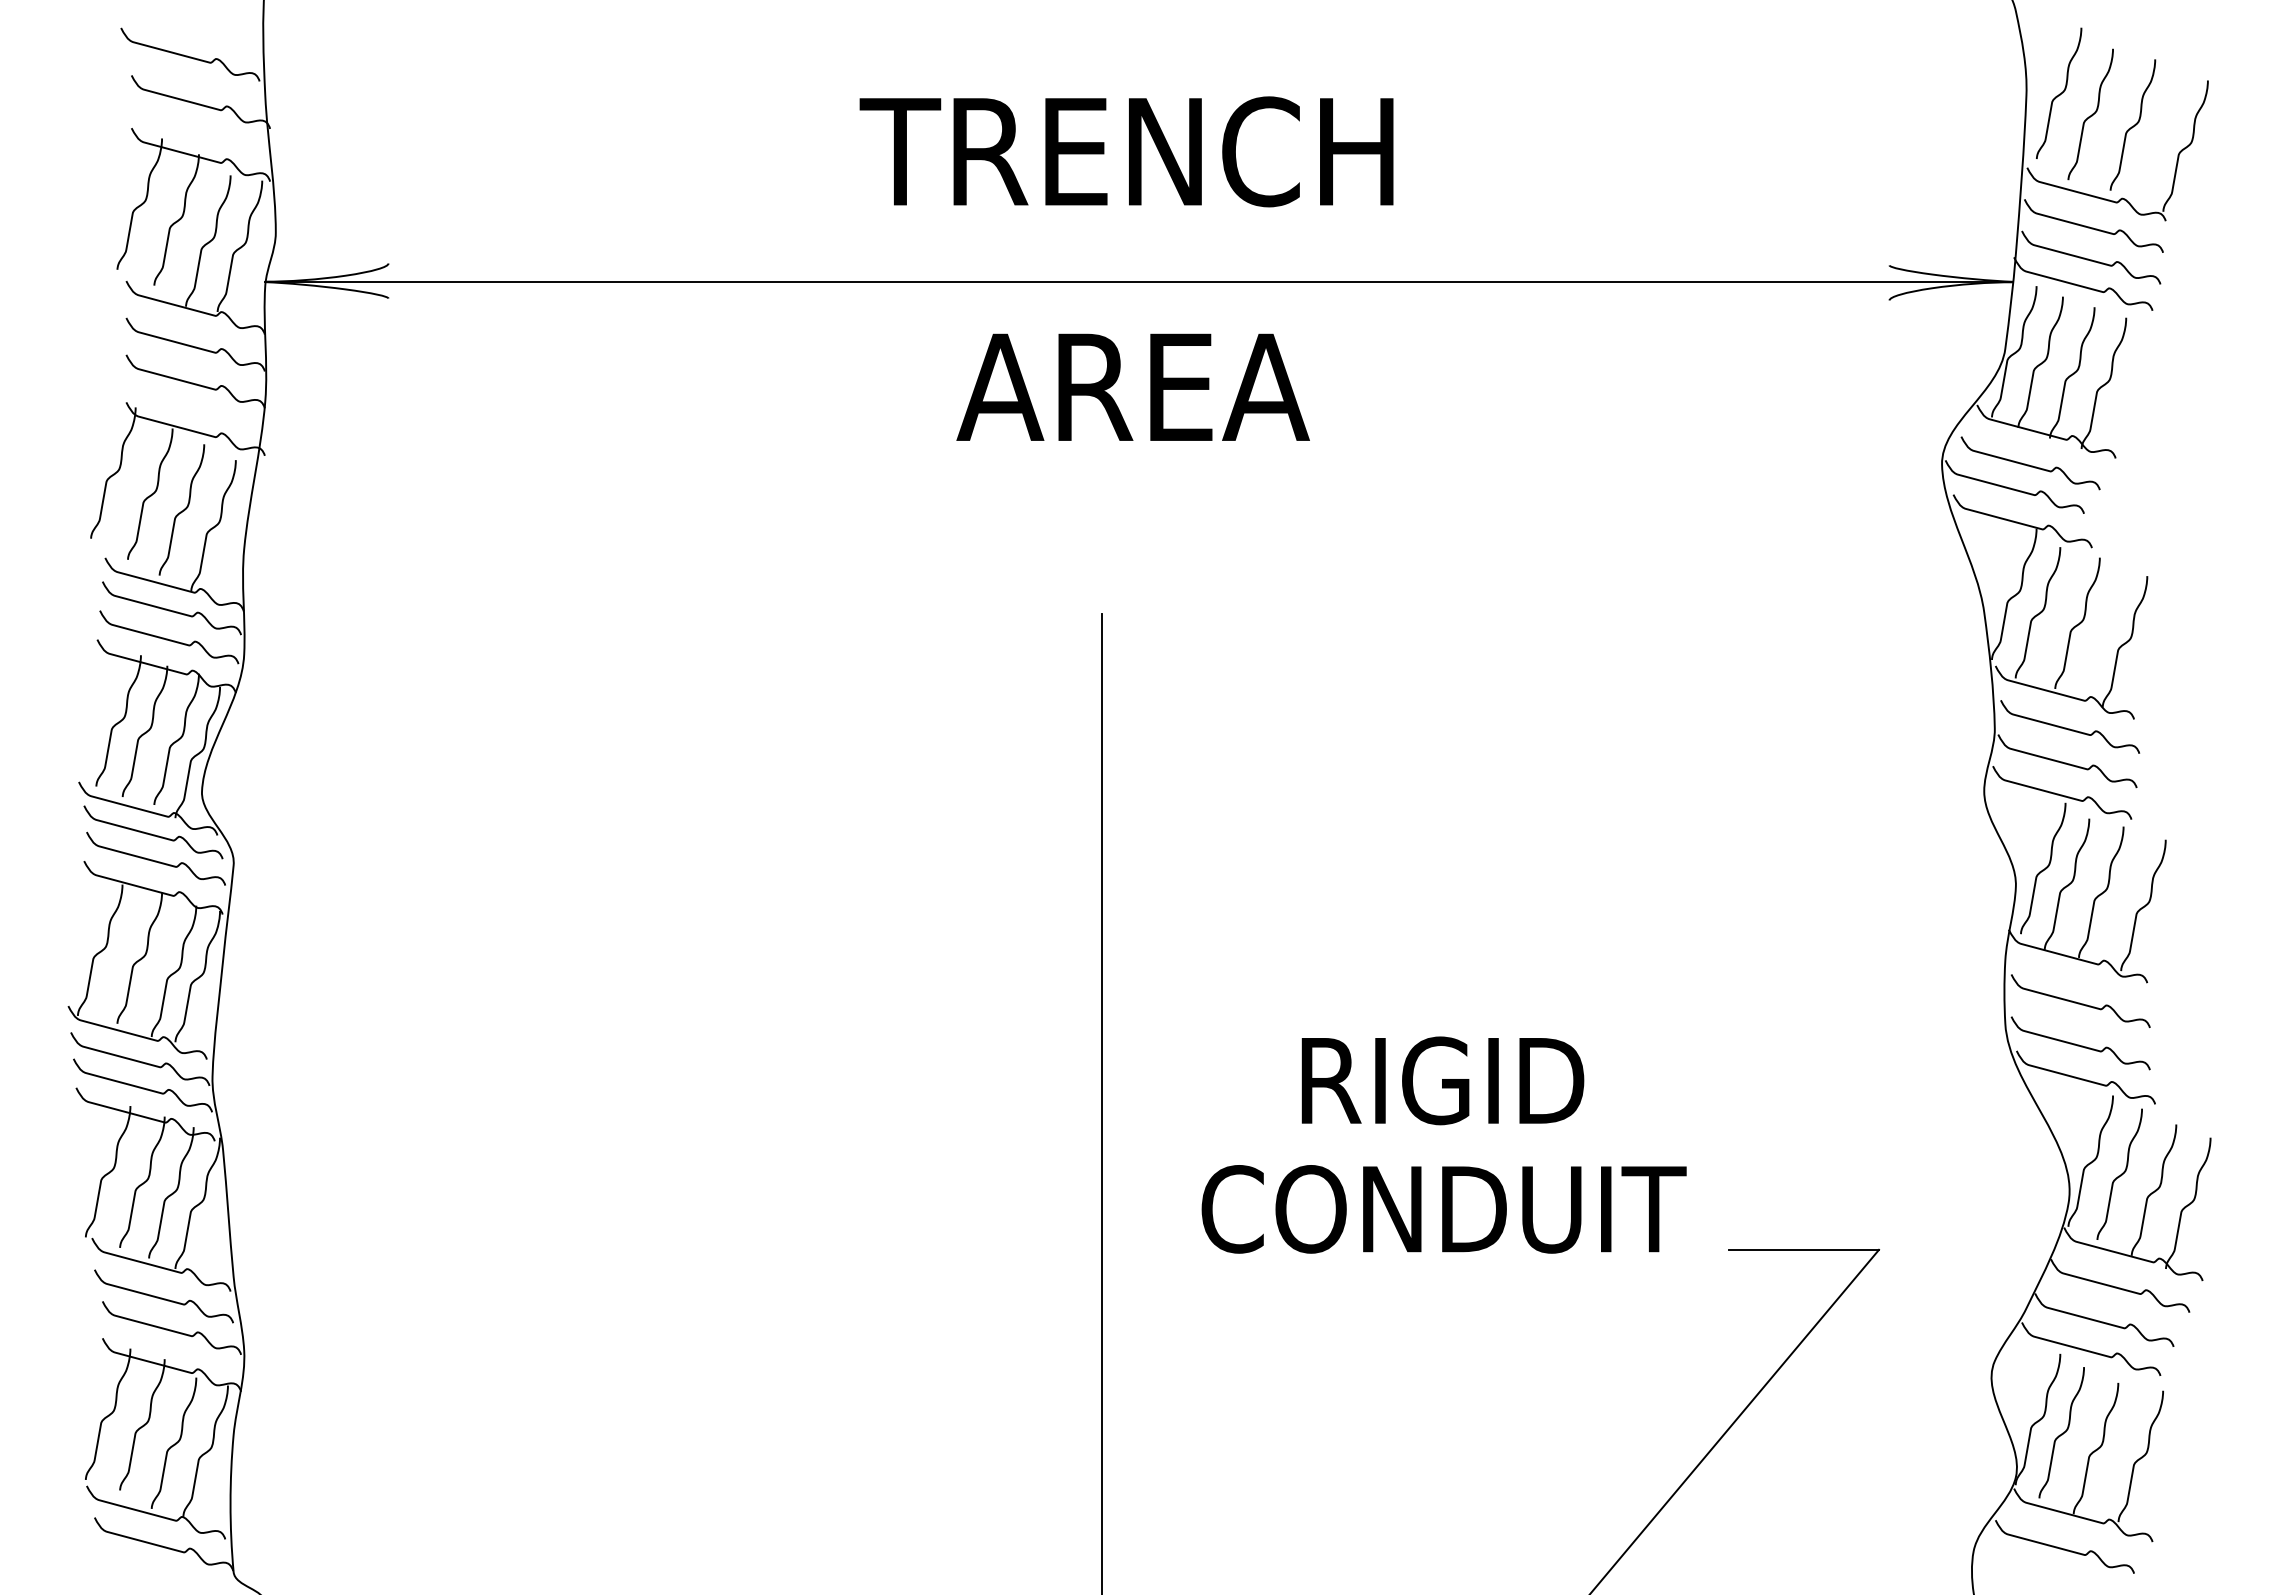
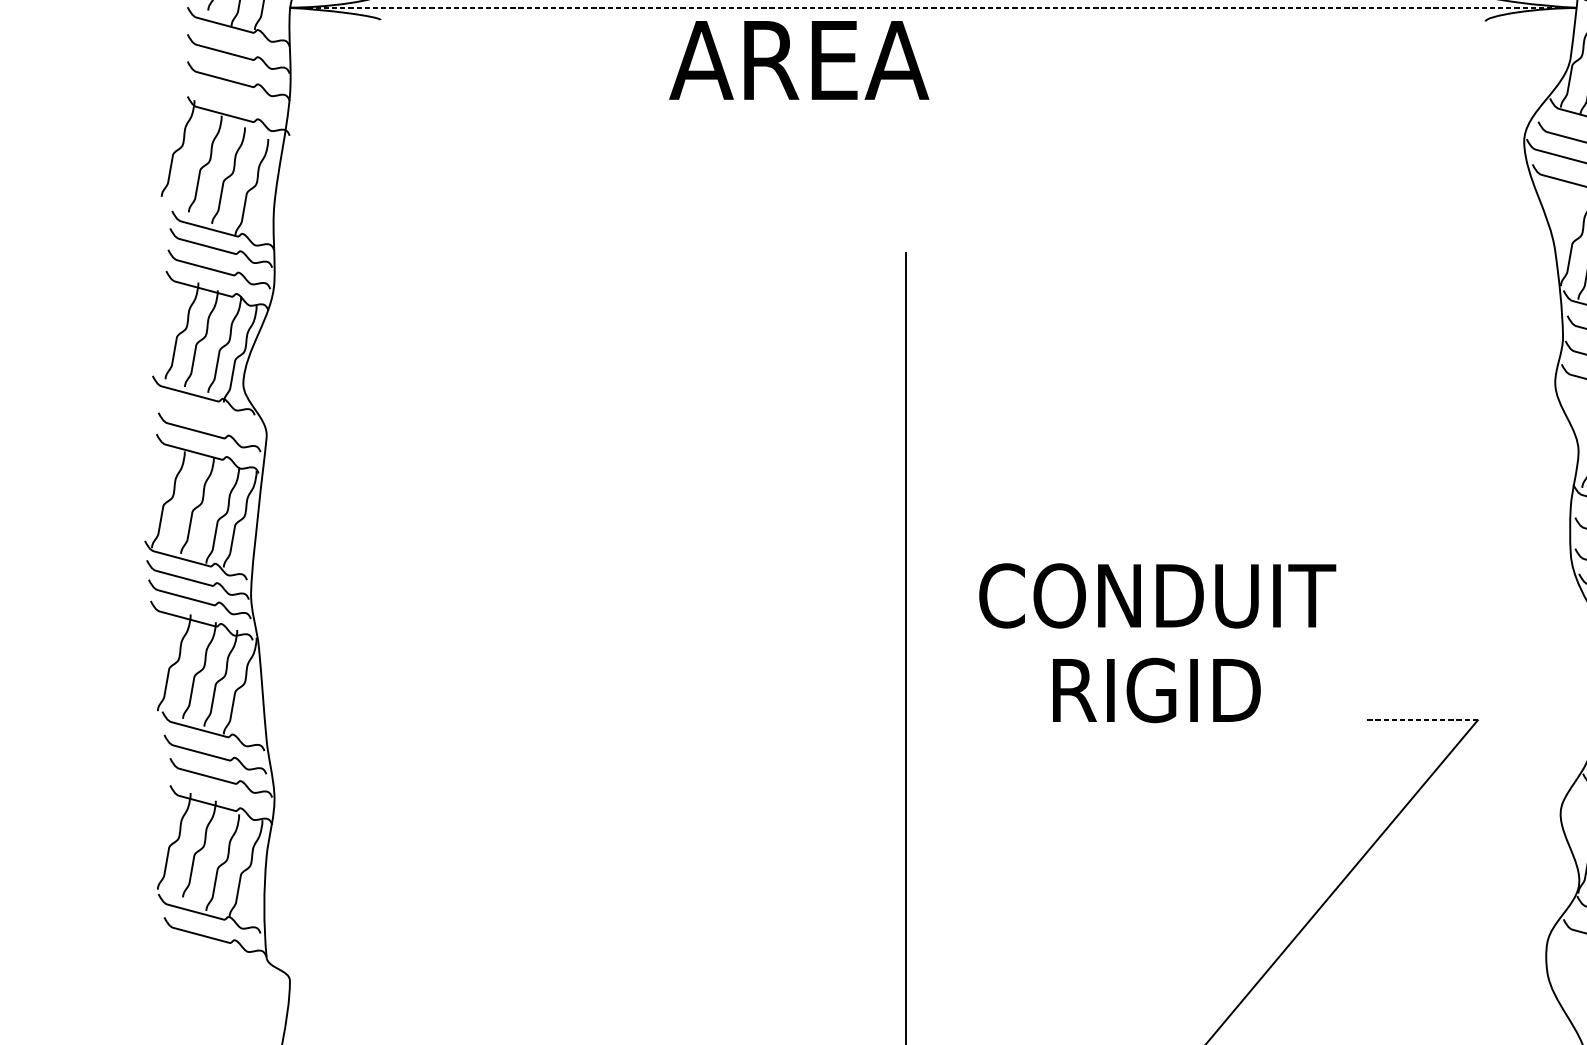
line: (1139, 281) -> (933, 7), solid -> dashed
text: (1132, 386) -> (798, 59), moved
curve: (153, 834) -> (207, 414), removed
text: (1443, 1080) -> (1157, 595), RIGID -> CONDUIT
text: (1443, 1209) -> (1157, 690), CONDUIT -> RIGID
line: (1804, 1249) -> (1422, 720), solid -> dashed

